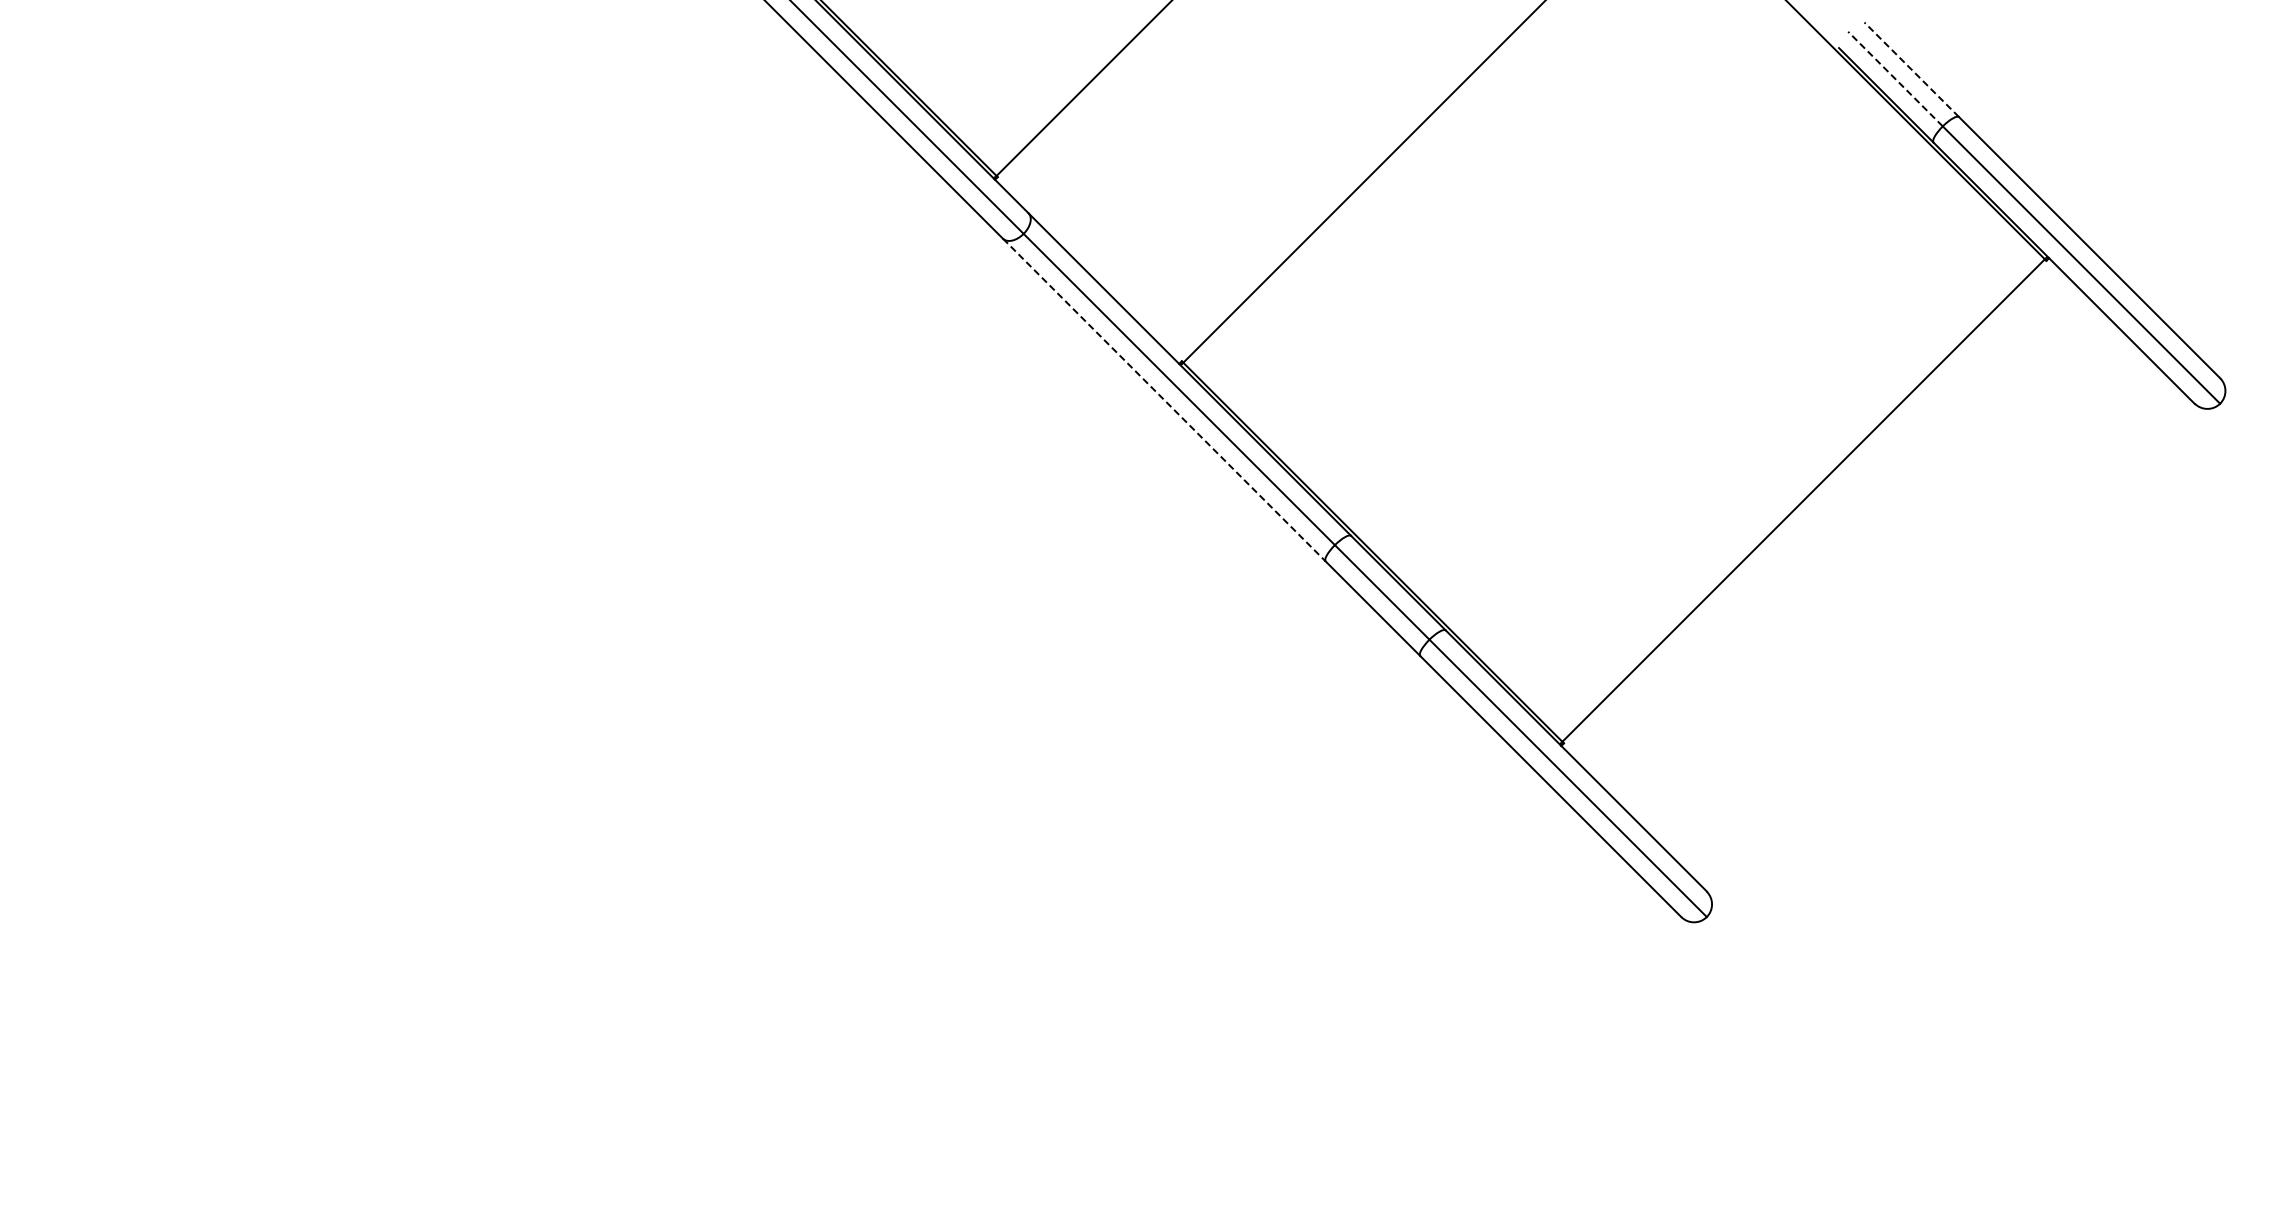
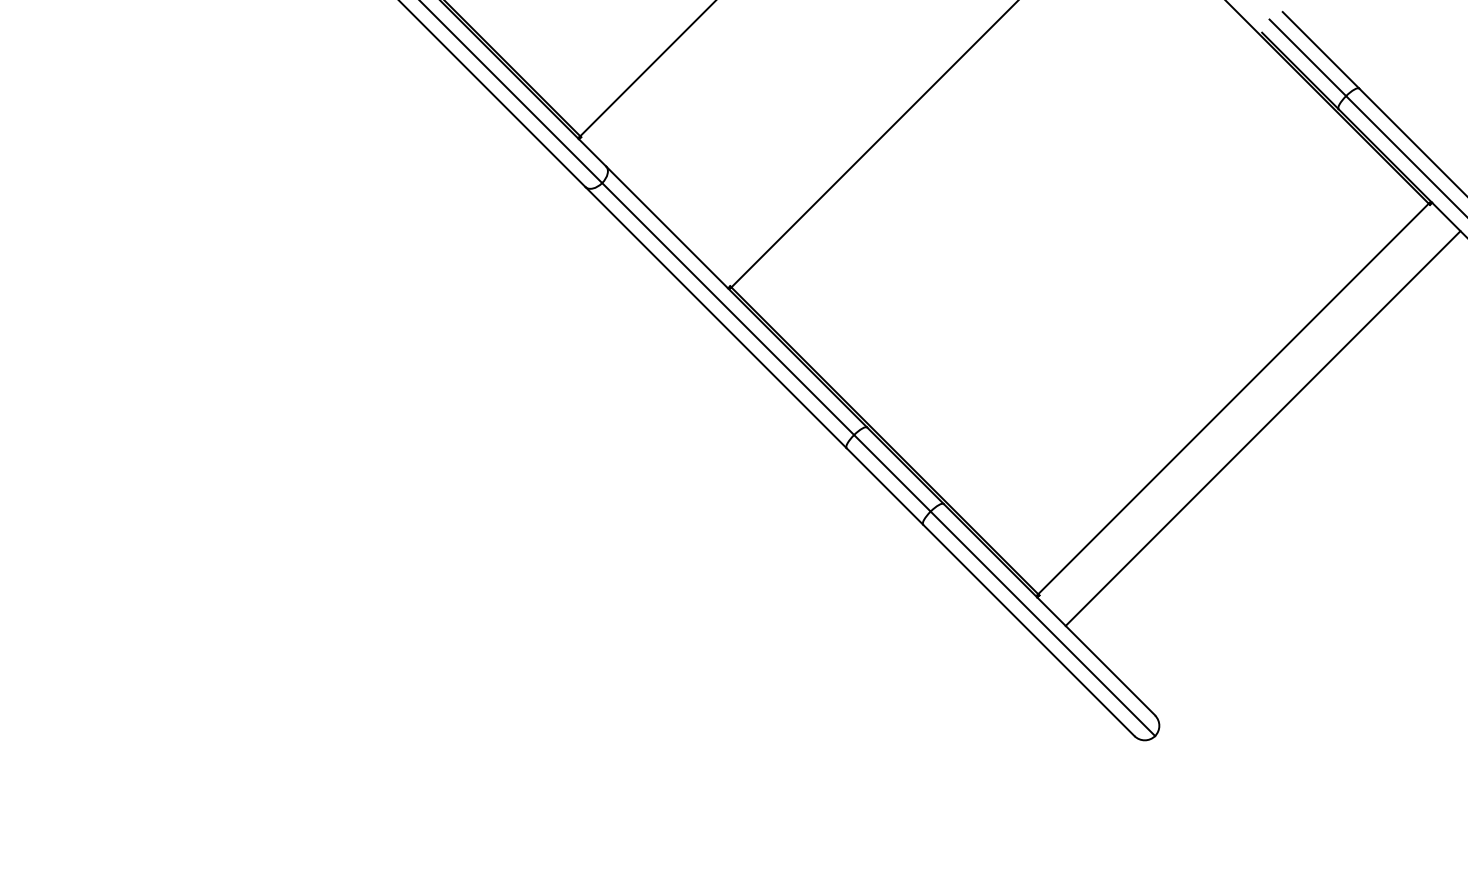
line: (1911, 69) -> (1320, 50), dashed -> solid
line: (1895, 79) -> (1307, 58), dashed -> solid
line: (1164, 400) -> (716, 317), dashed -> solid
line: (1840, 537) -> (1263, 428), added

